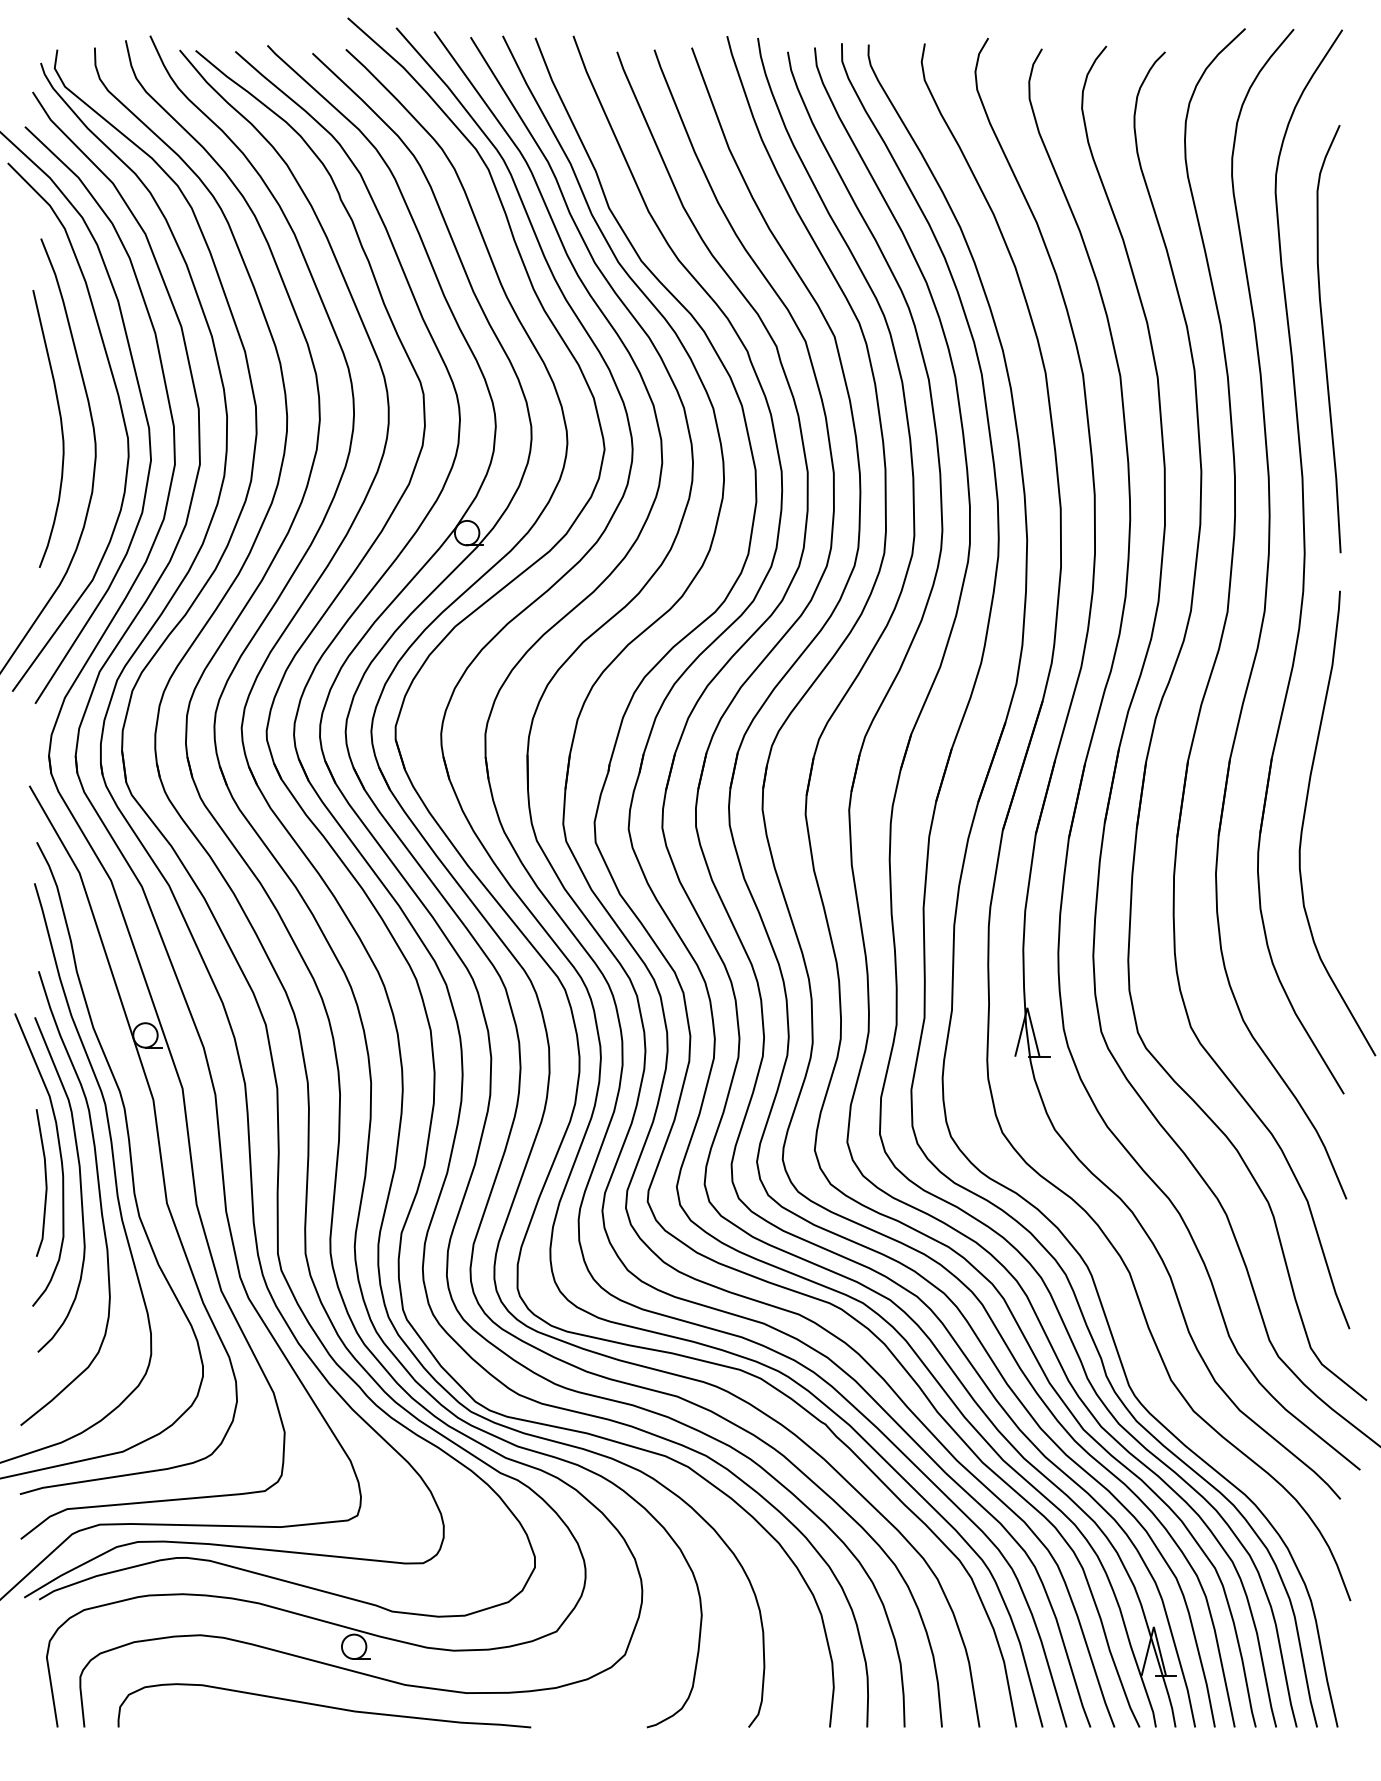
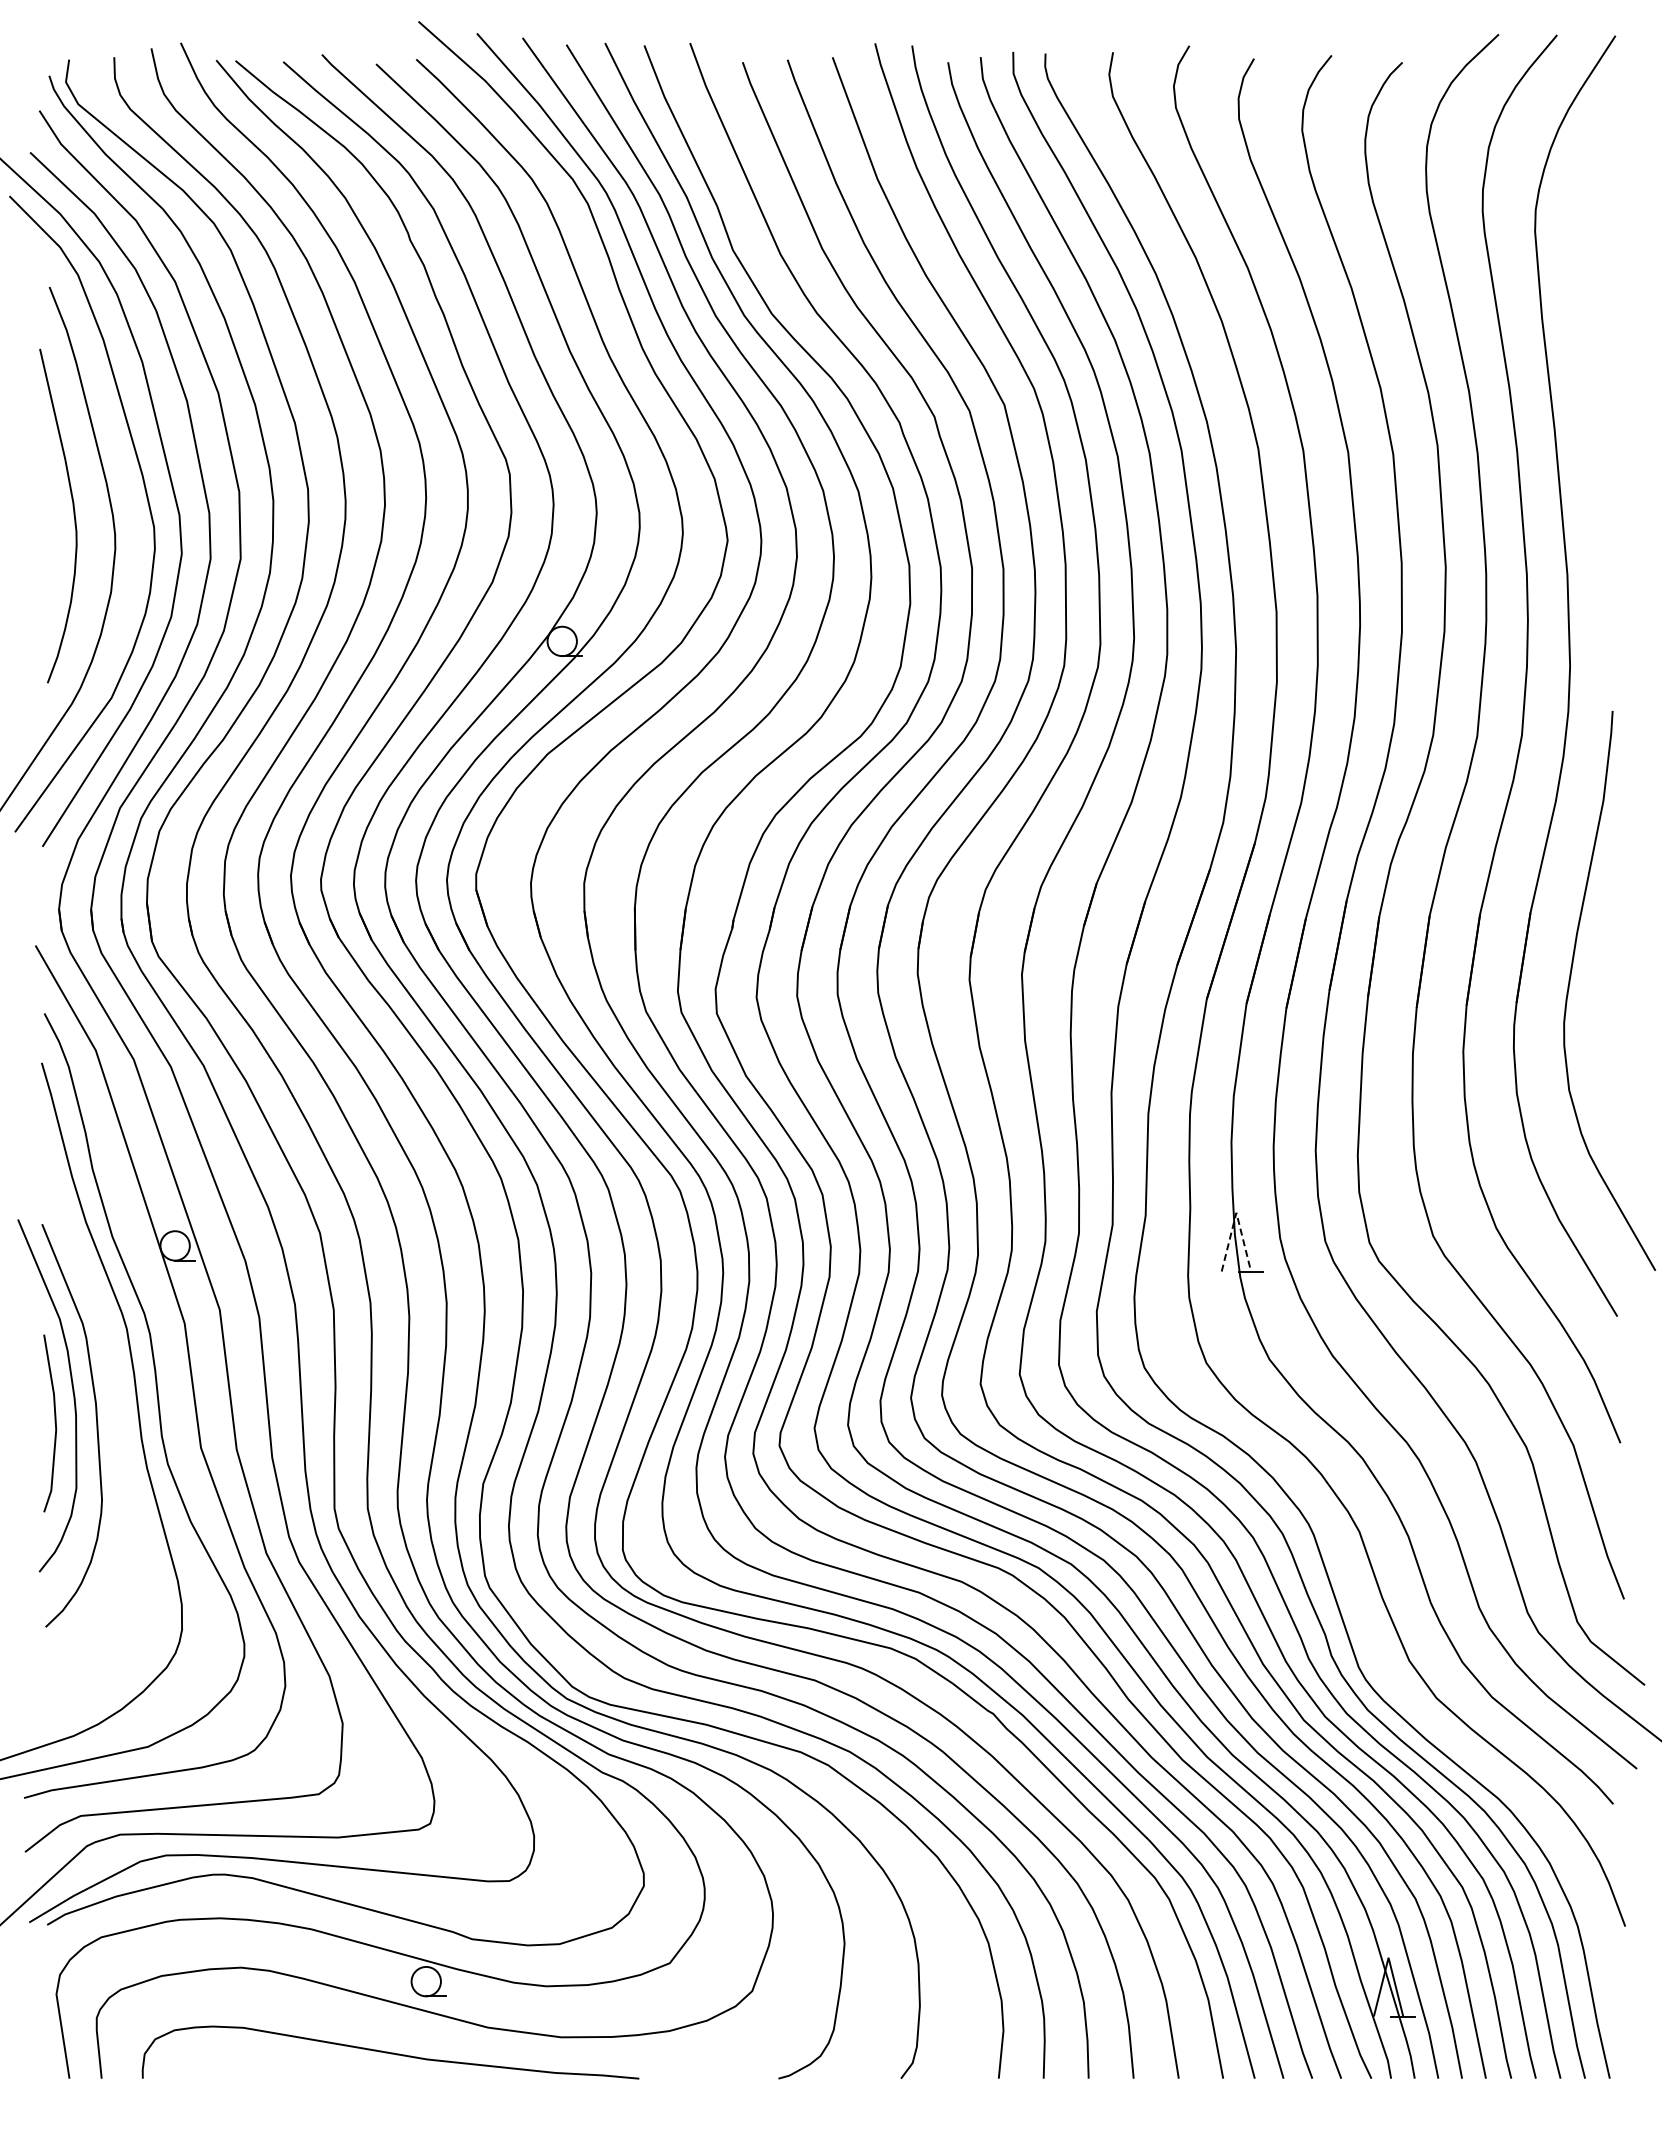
curve: (1324, 338) -> (1593, 407), removed
line: (1027, 1007) -> (1236, 1212), solid -> dashed
curve: (98, 1190) -> (118, 1432), removed

